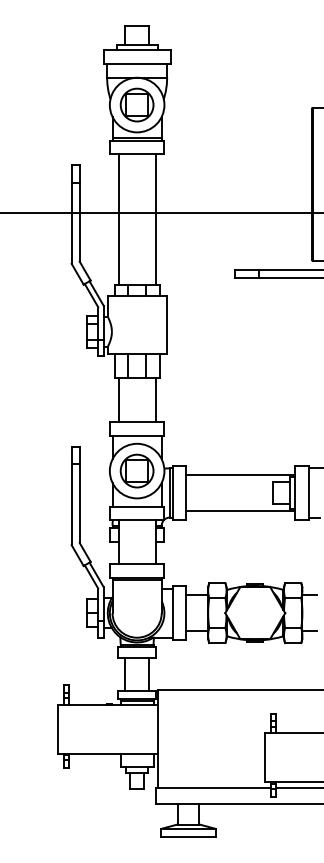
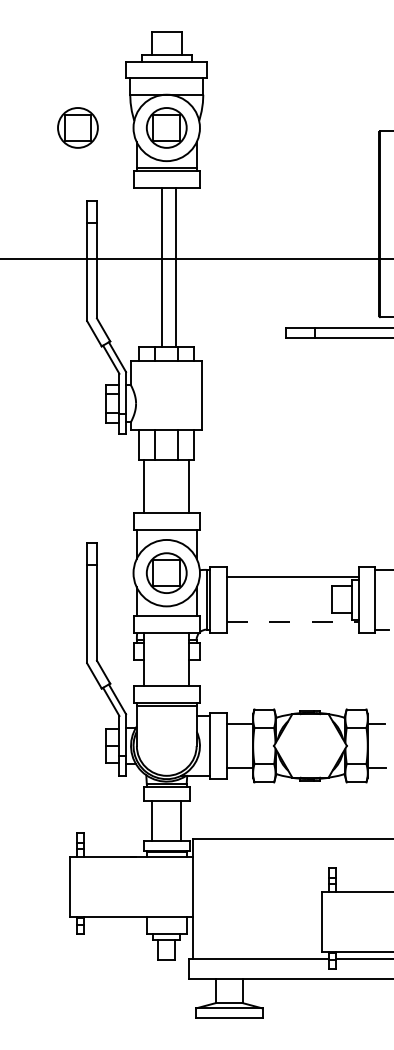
part: (63, 104) -> (77, 127), added
line: (118, 219) -> (175, 267), moved
line: (155, 219) -> (162, 267), moved
line: (241, 511) -> (293, 622), solid -> dashed

